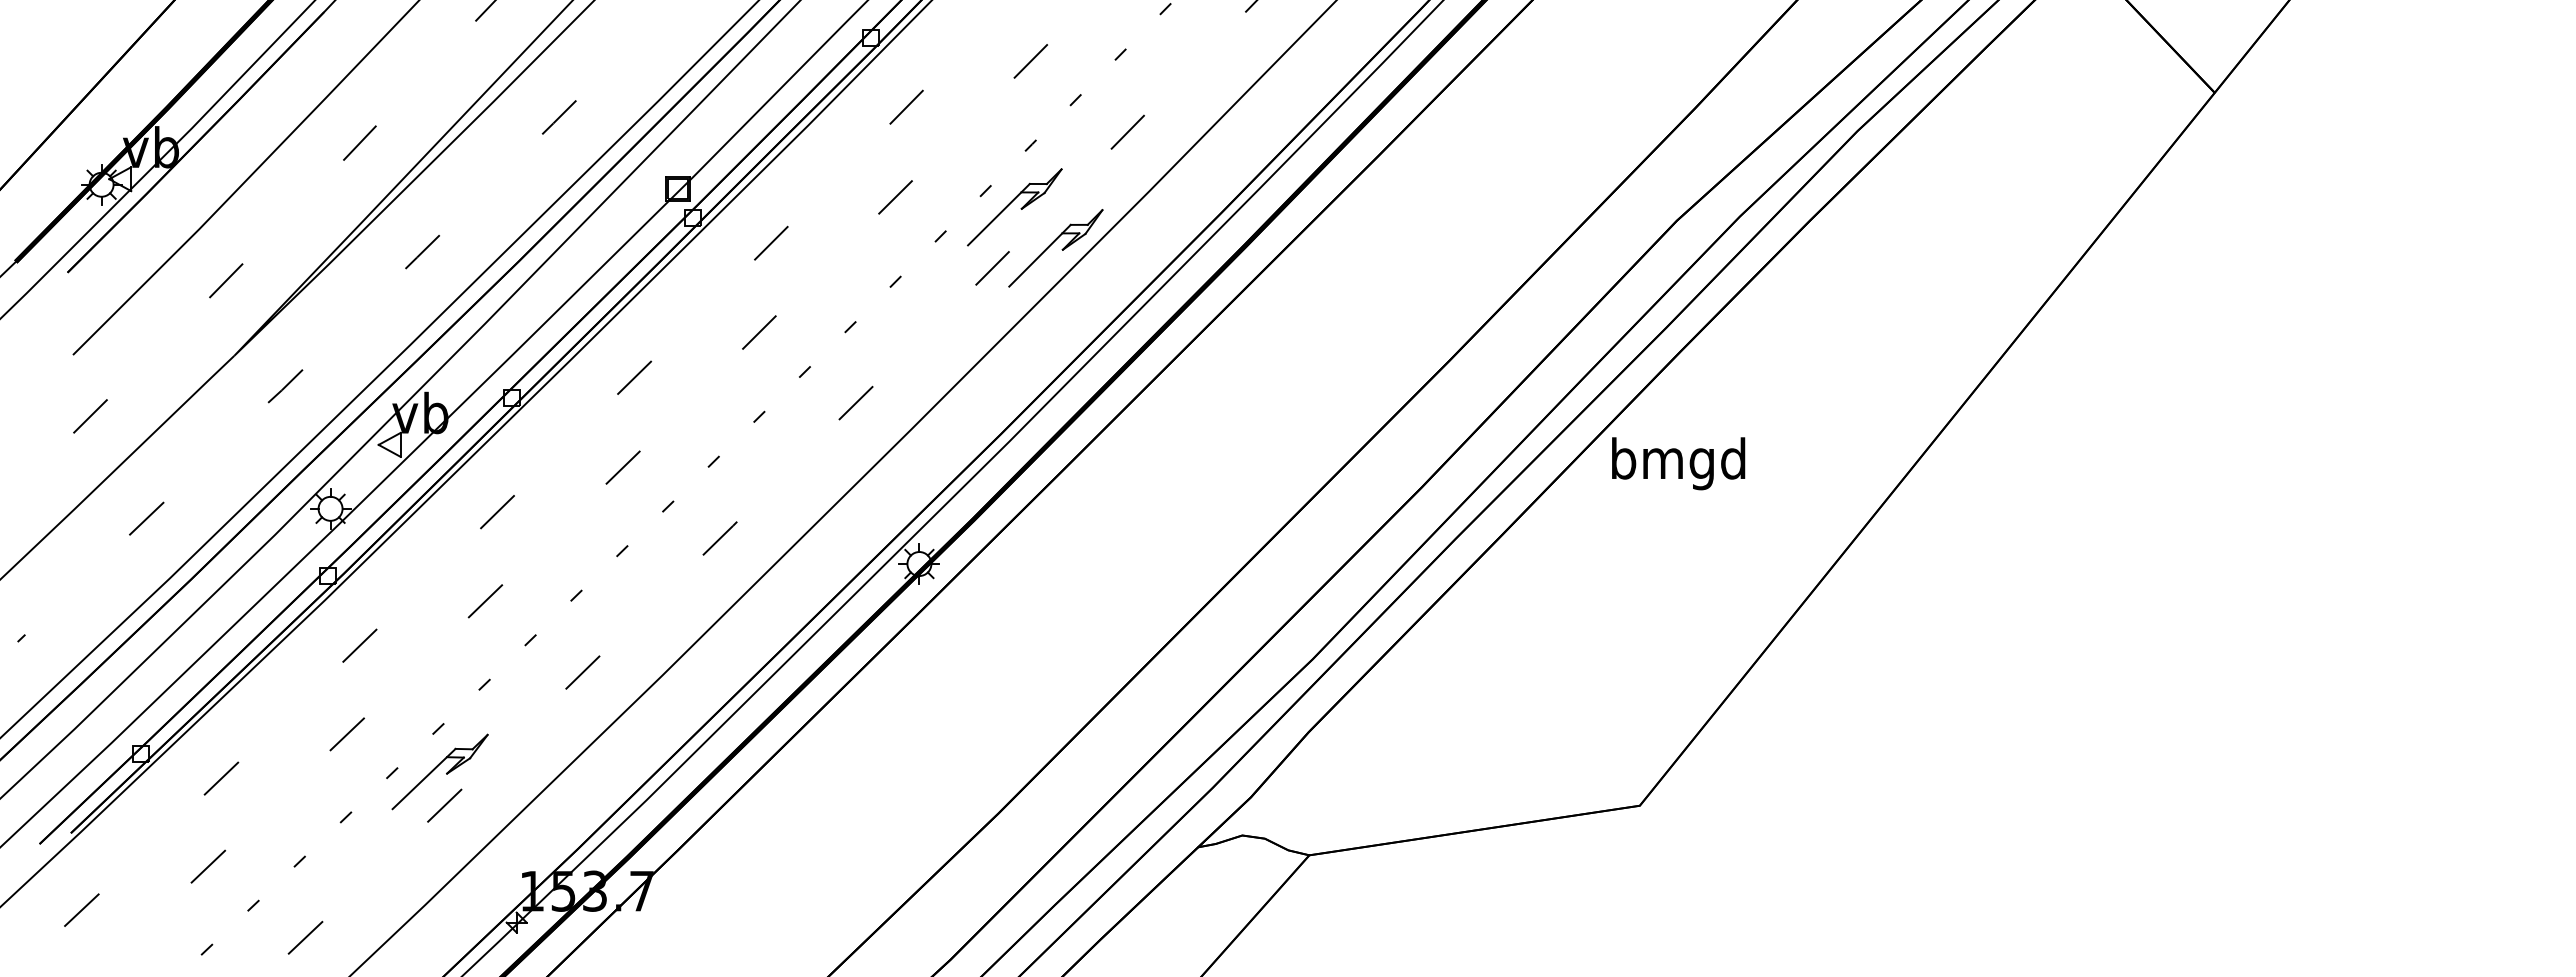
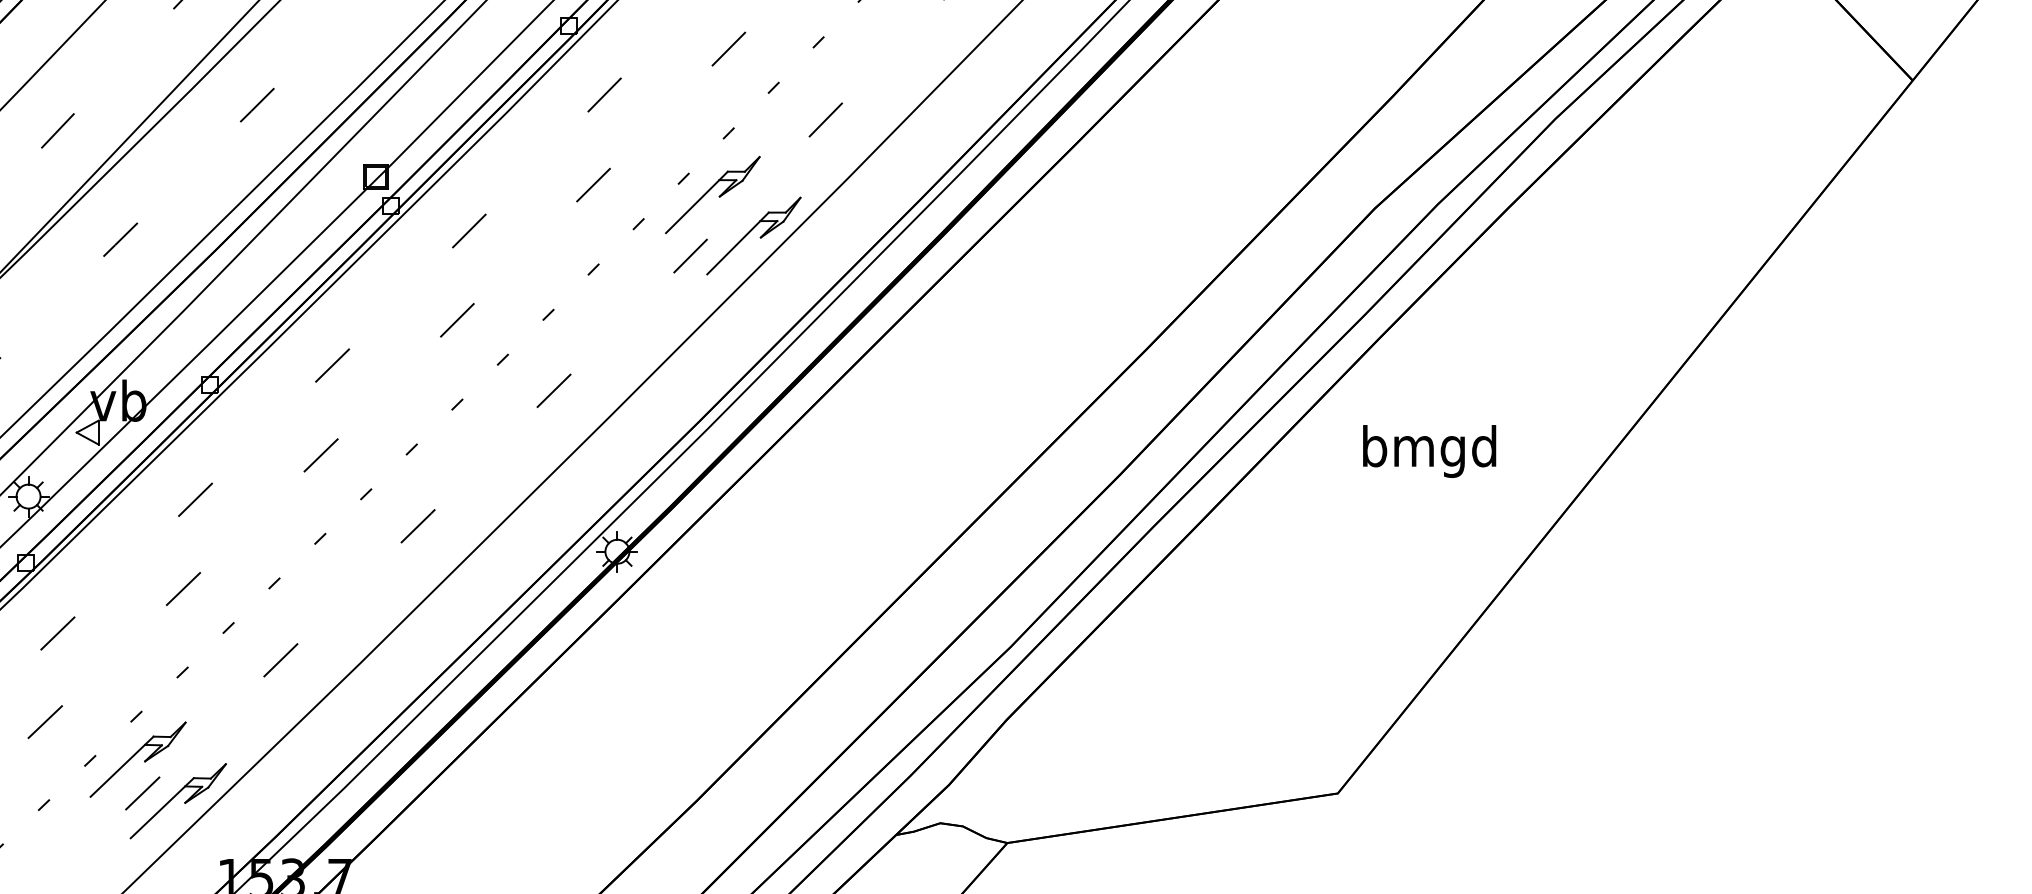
text: (1678, 463) -> (1429, 451), moved
part: (479, 813) -> (177, 801), added

